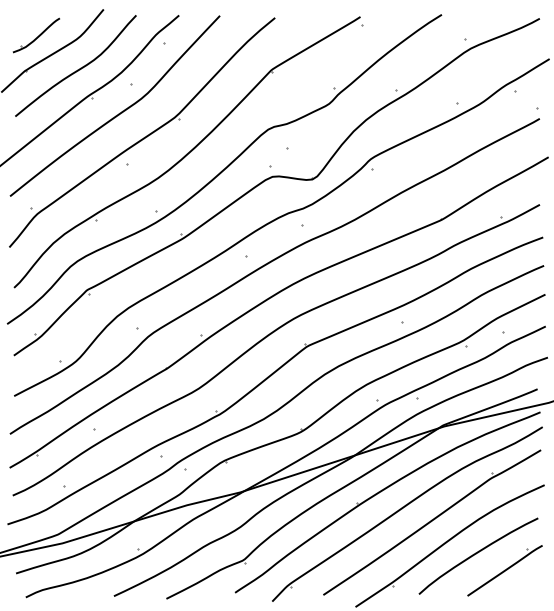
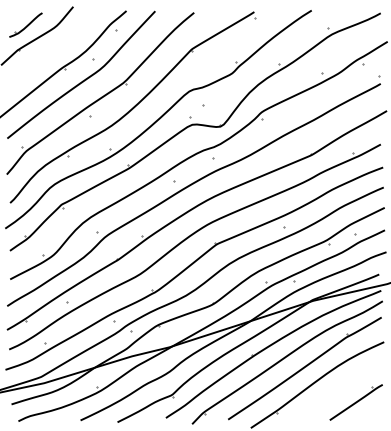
curve: (77, 69) -> (54, 49), removed
curve: (478, 553) -> (337, 390), removed

